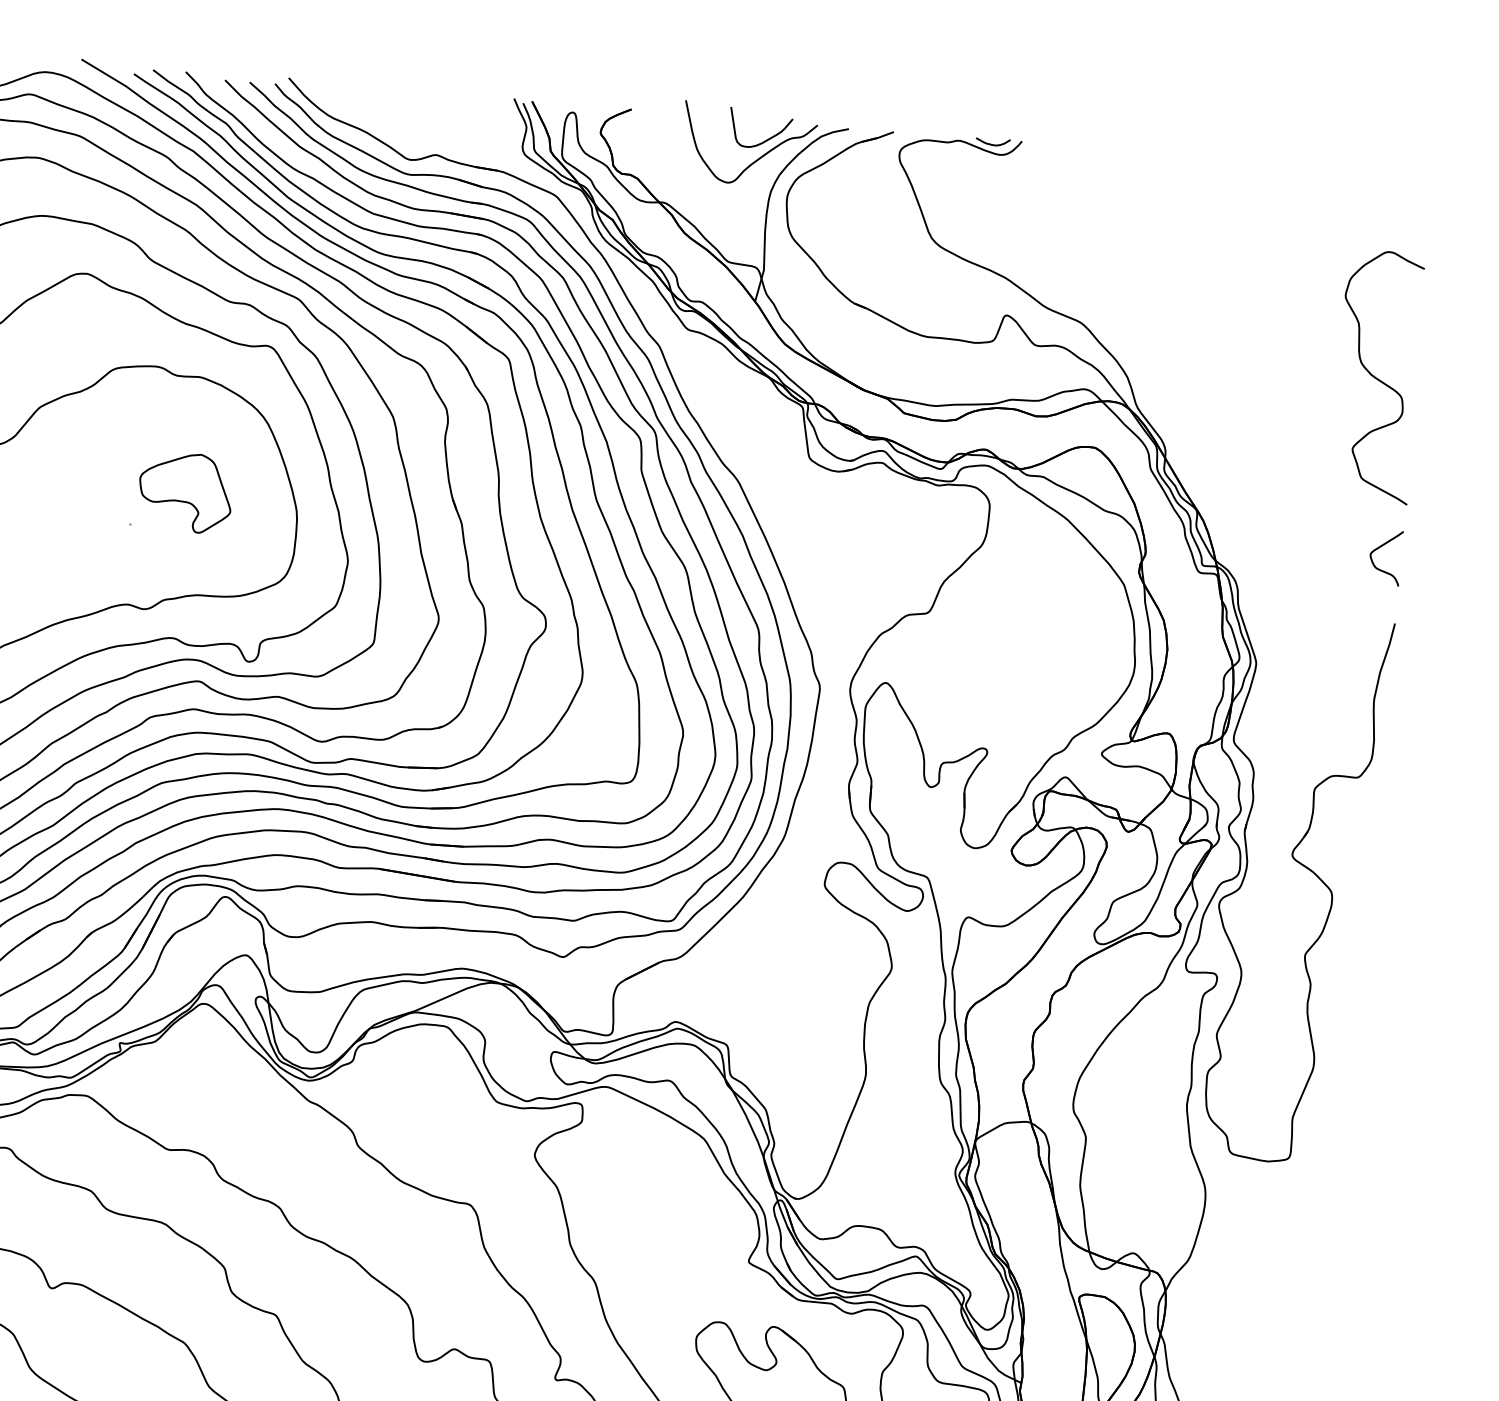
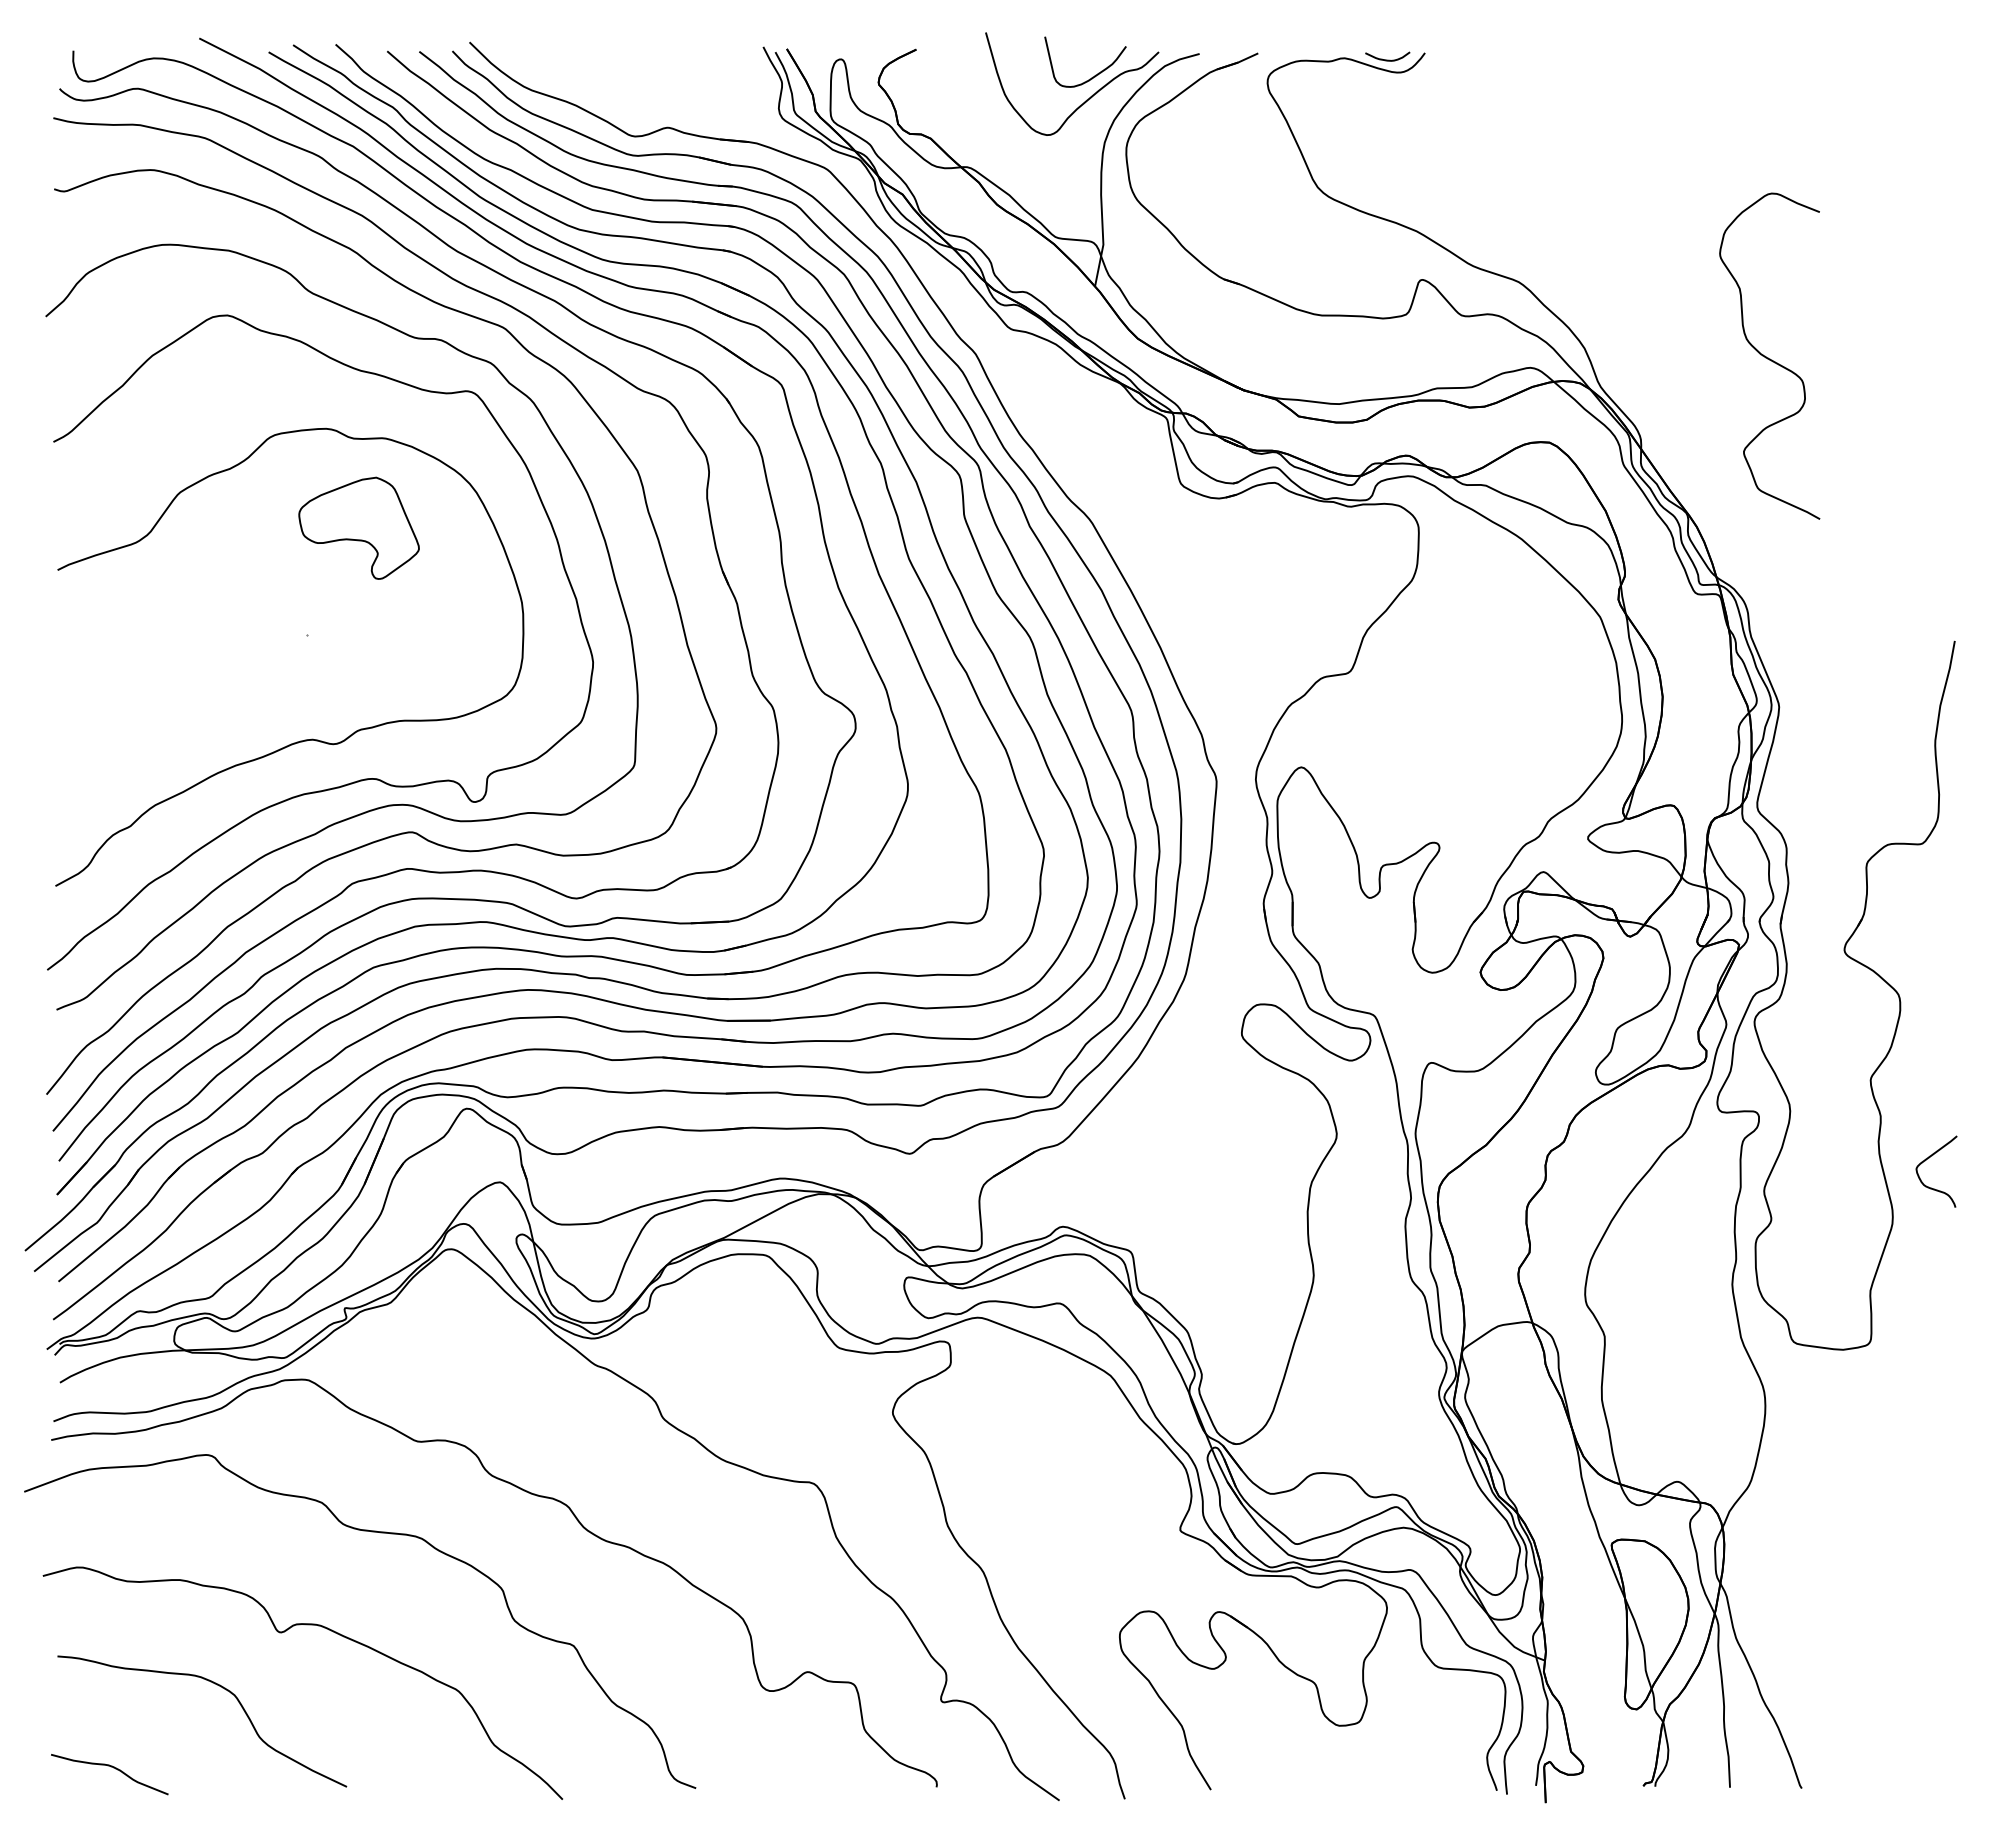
curve: (1376, 377) -> (1768, 357), moved
part: (185, 492) -> (358, 527), moved
curve: (1381, 547) -> (1929, 1158), moved

